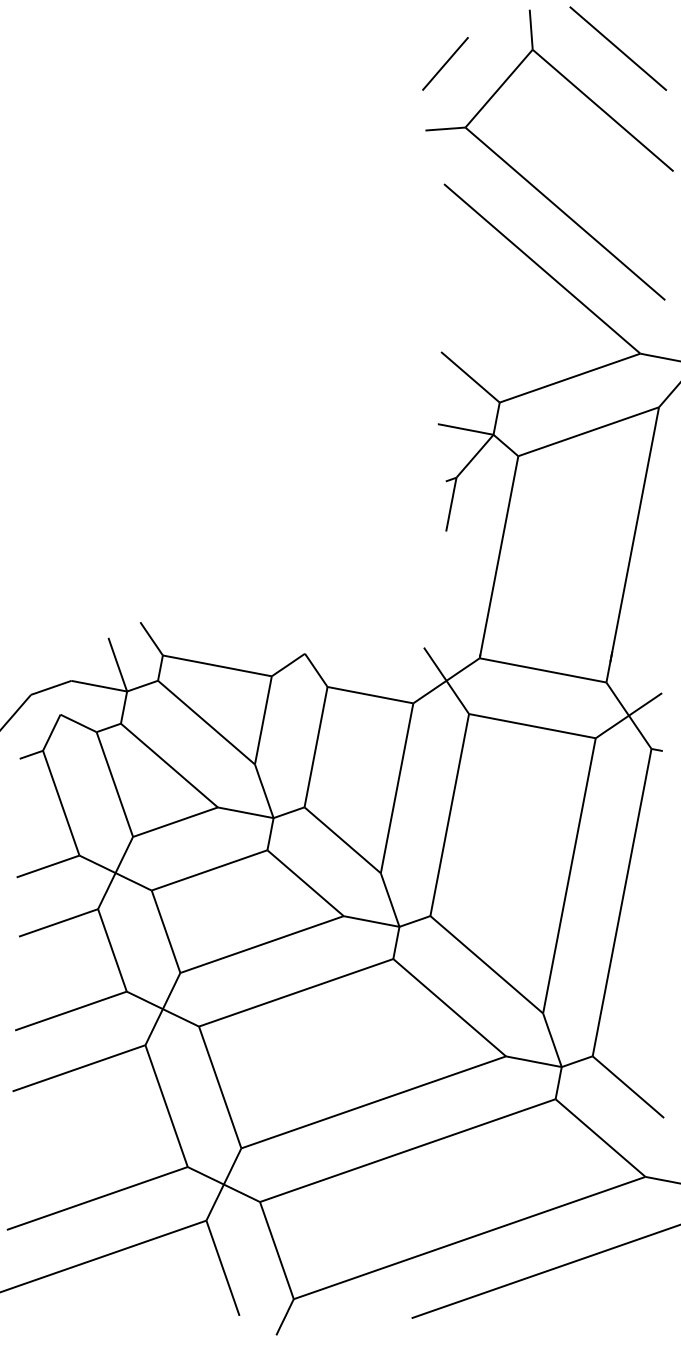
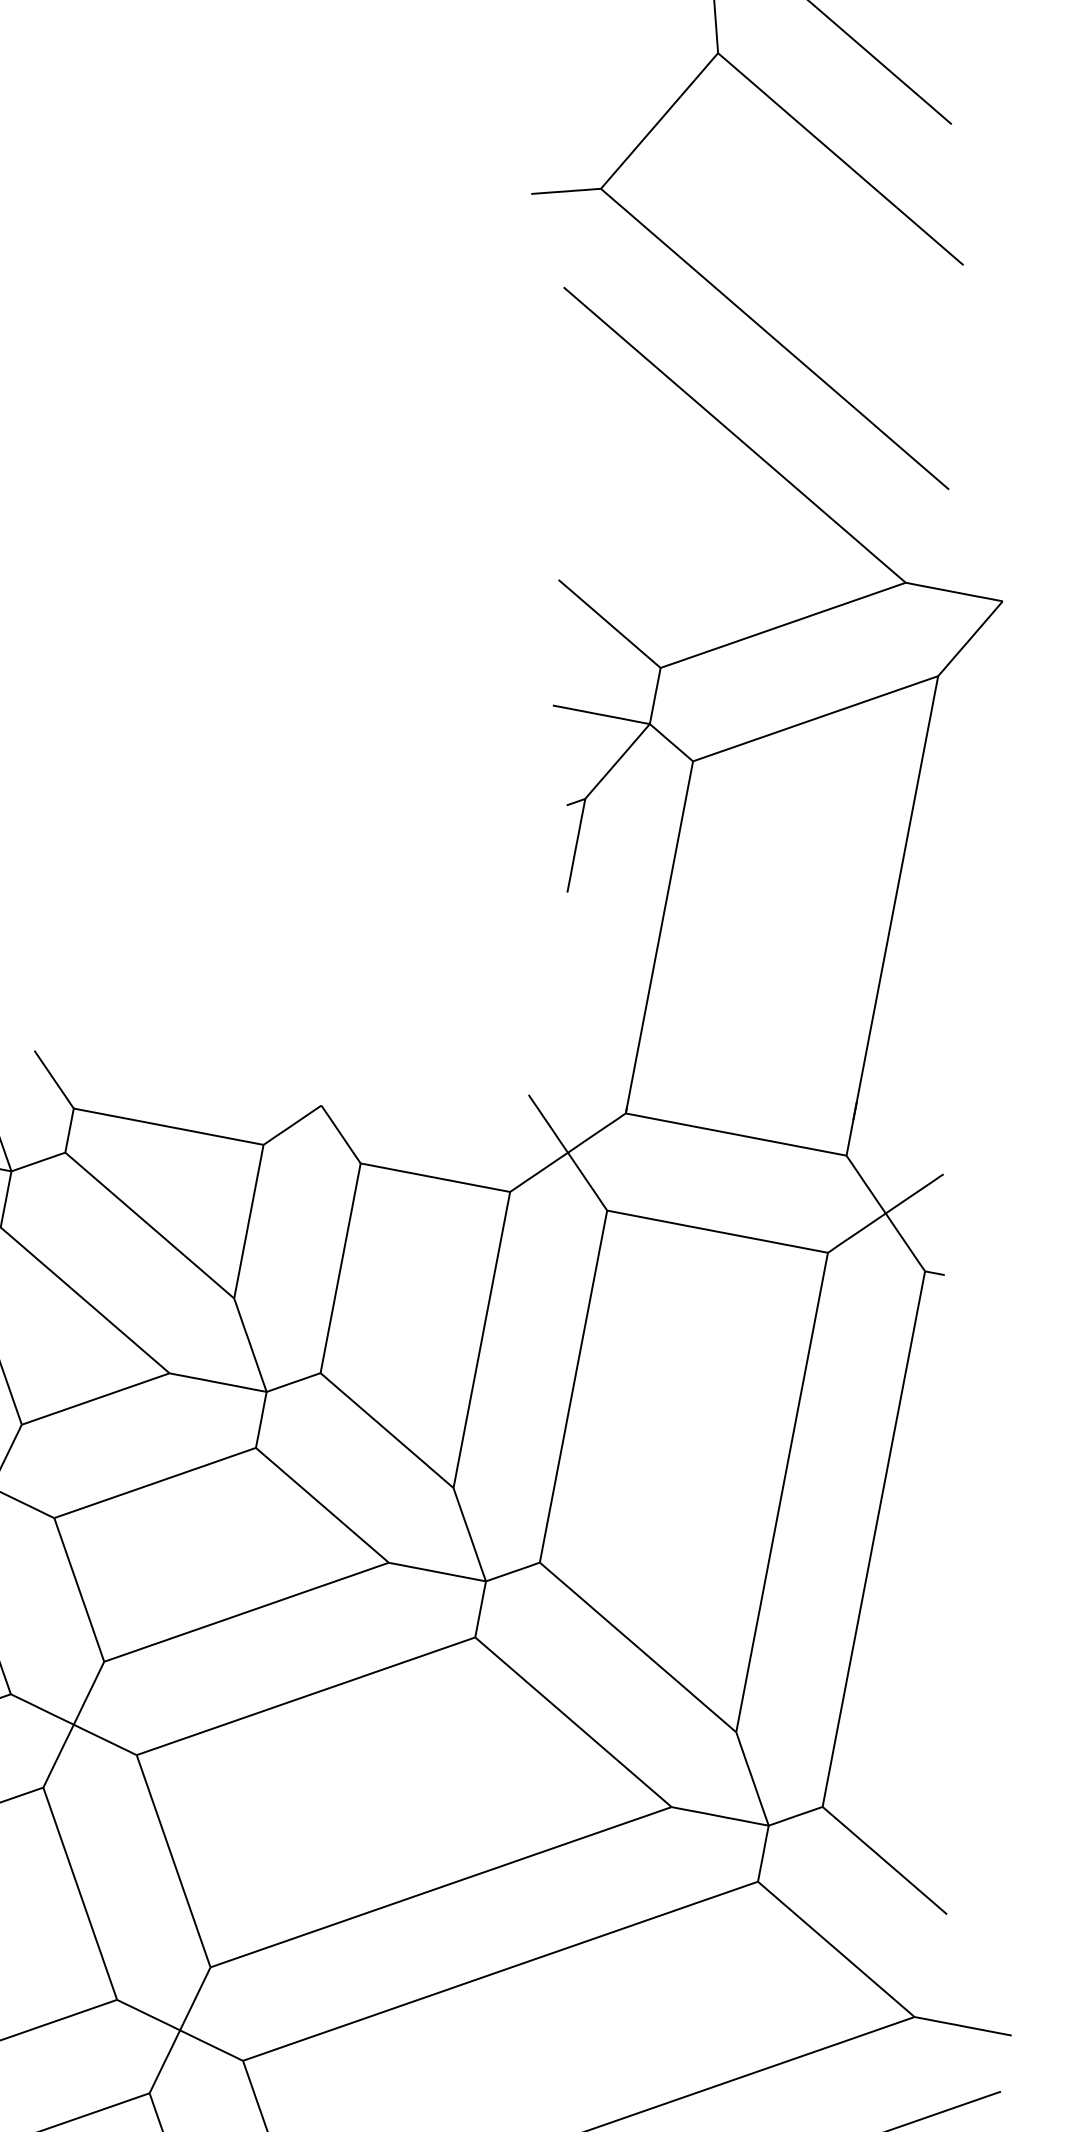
line: (445, 63) -> (566, 77), removed

